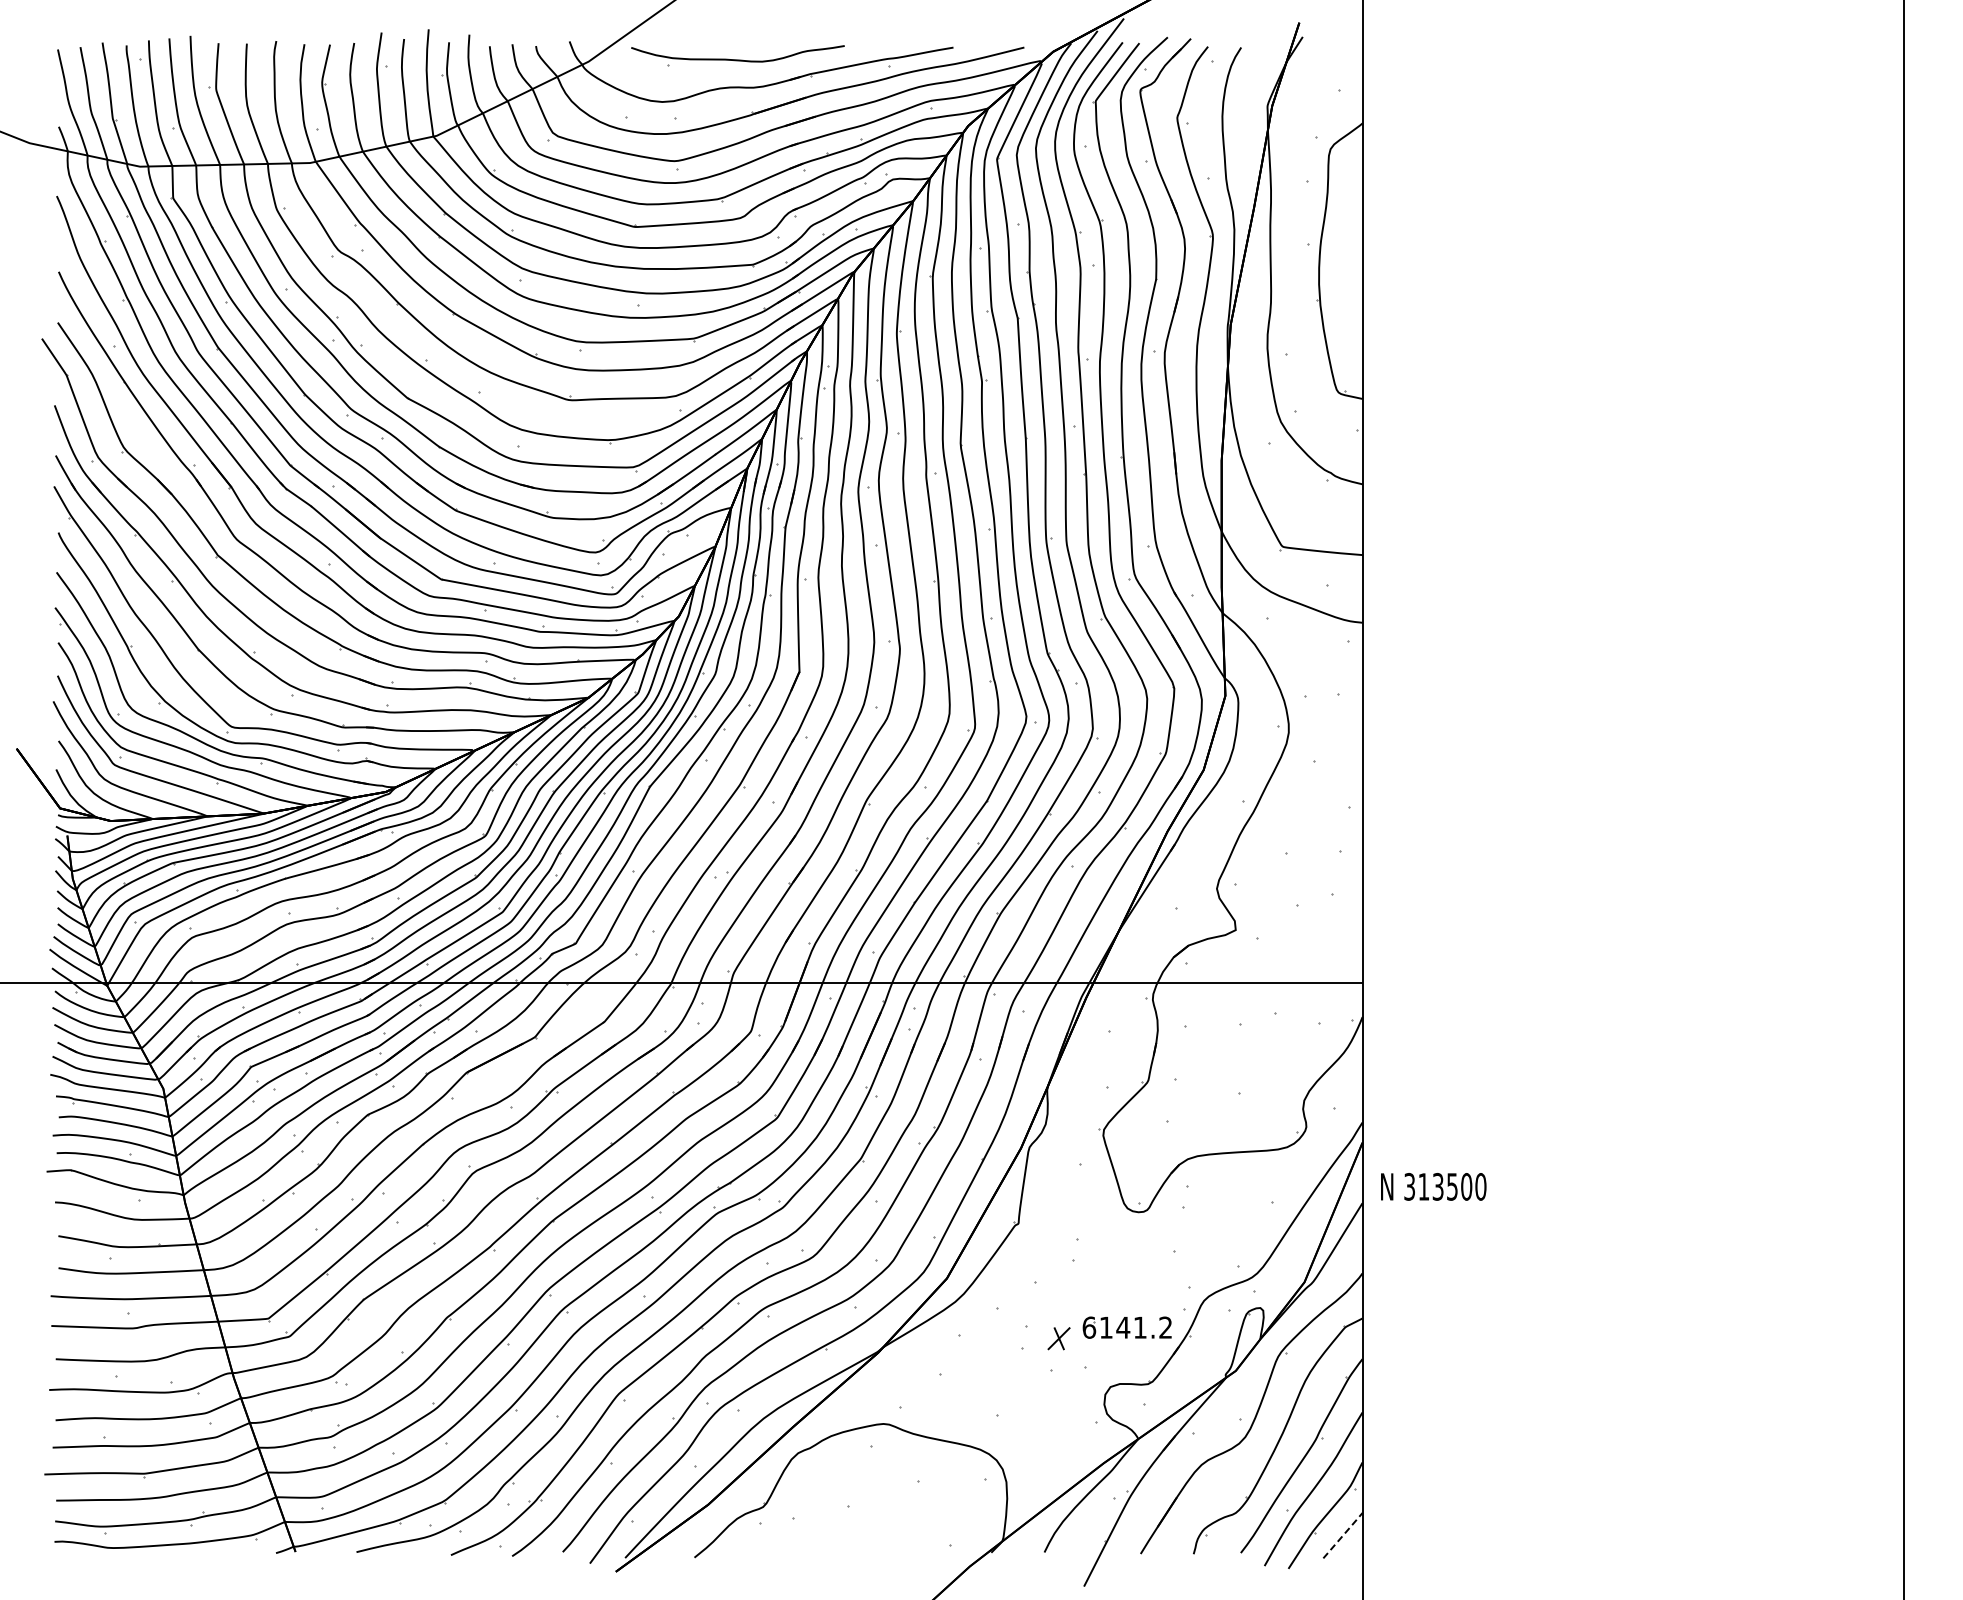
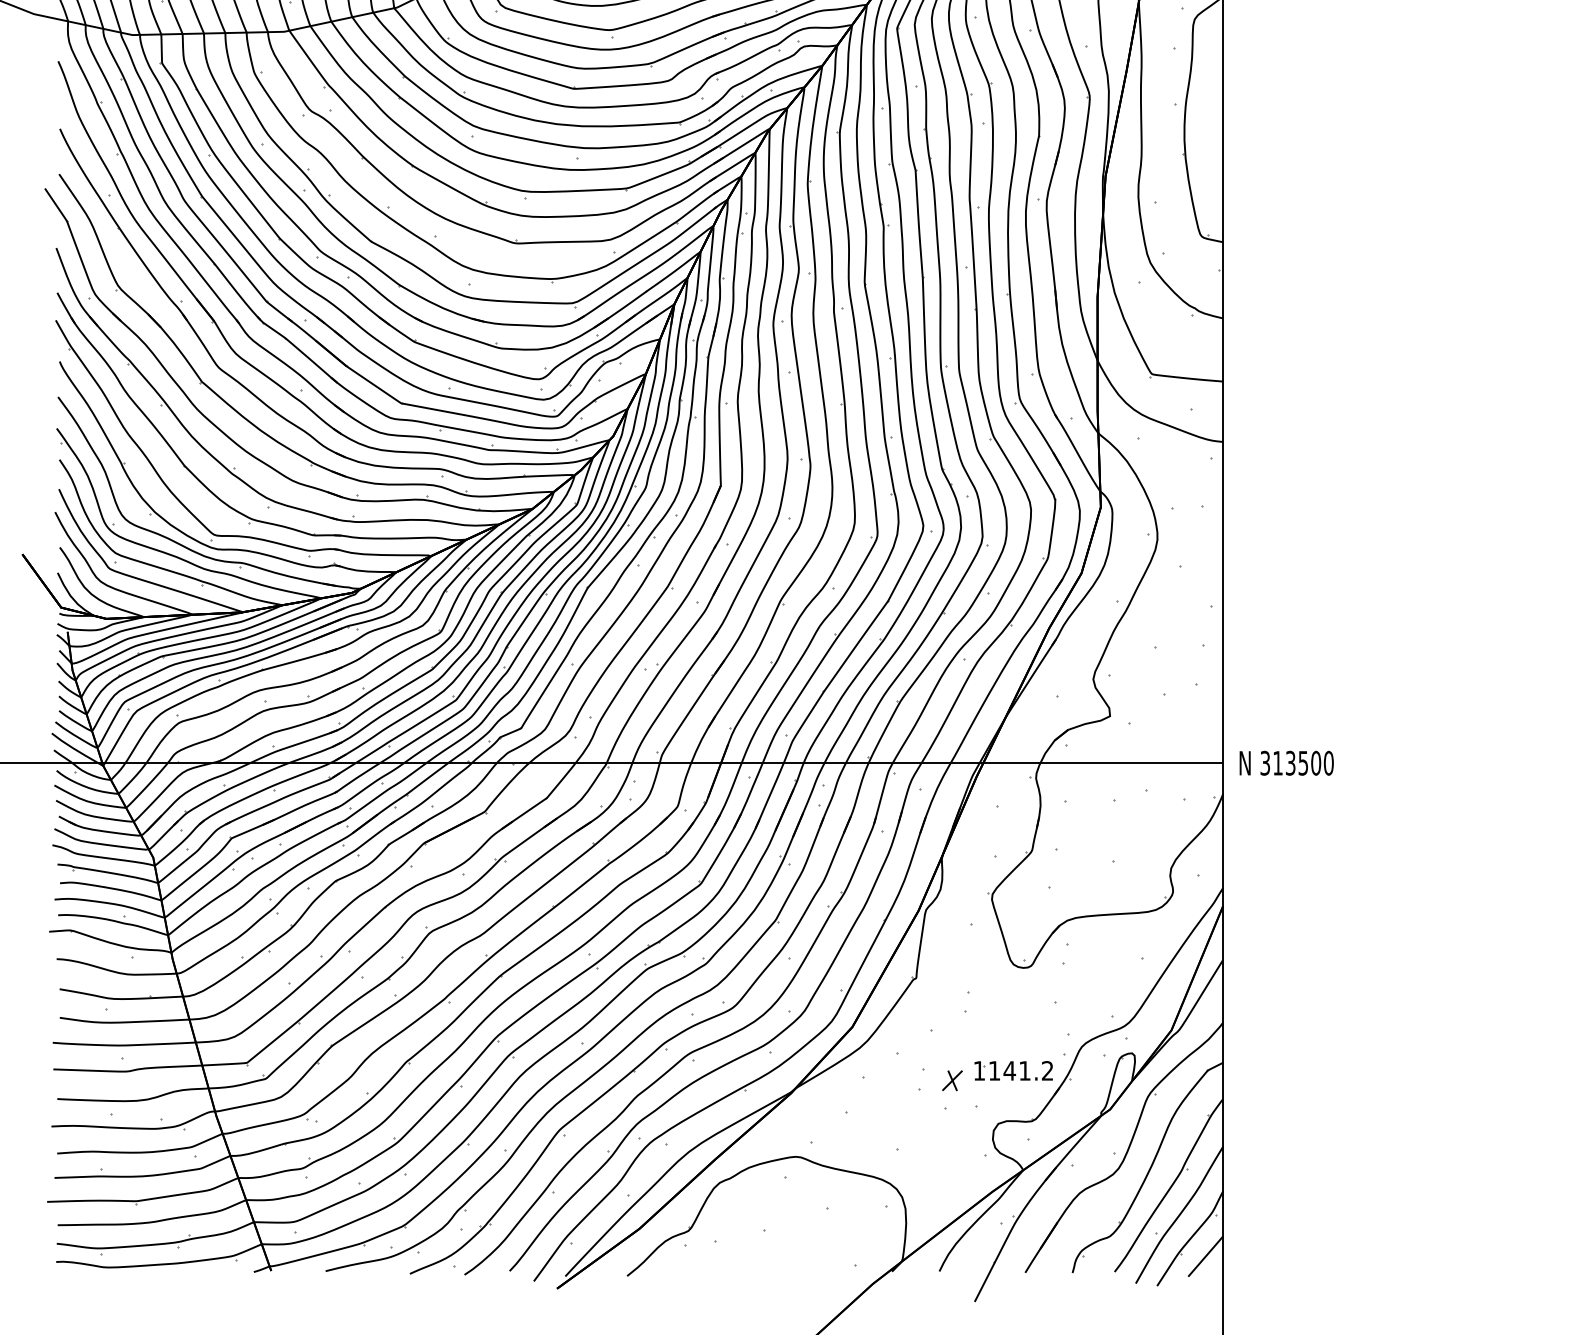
text: (1433, 1186) -> (1286, 762), moved
text: (1089, 1327) -> (979, 1070), 6141.2 -> 1141.2
line: (1343, 1535) -> (1206, 1256), dashed -> solid

